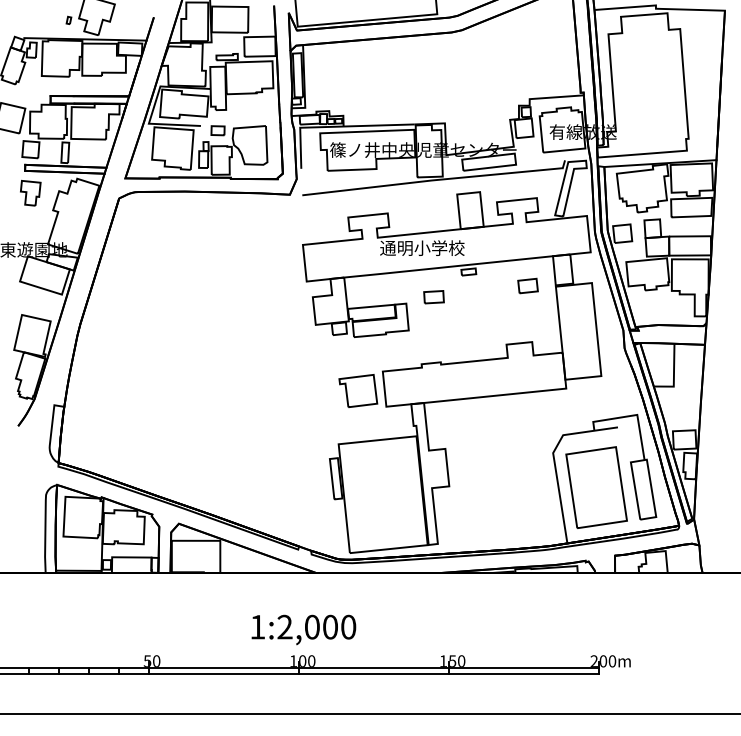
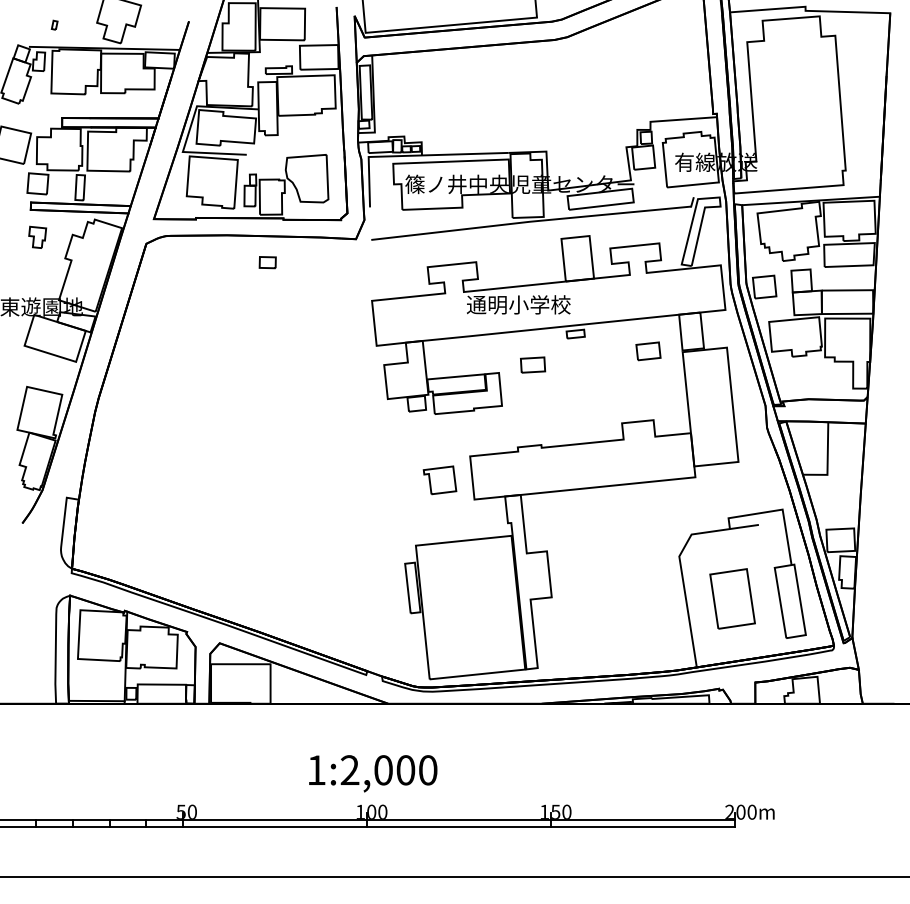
part: (68, 19) -> (54, 24), moved
part: (217, 130) -> (267, 262), moved
part: (30, 193) -> (37, 237), size x0.7
part: (357, 391) -> (439, 480), size x0.7
part: (596, 487) -> (732, 598), size x0.6

